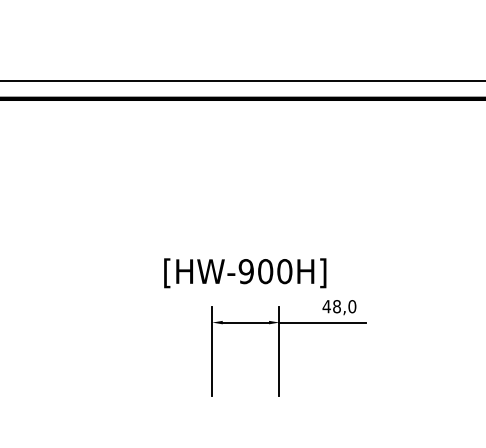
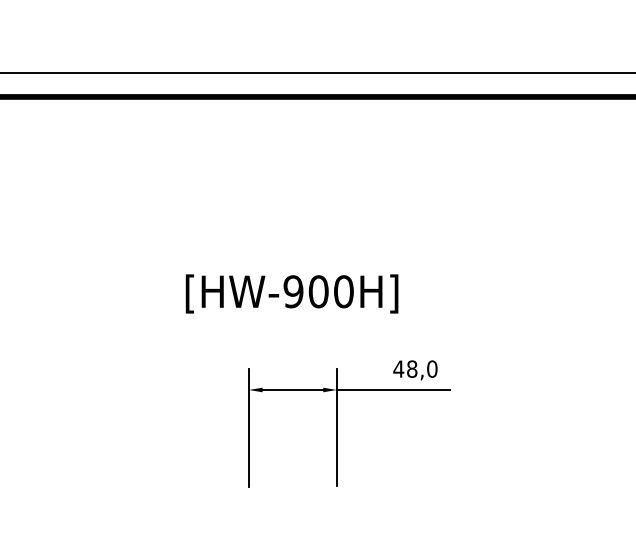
text: (245, 273) -> (292, 294), moved

